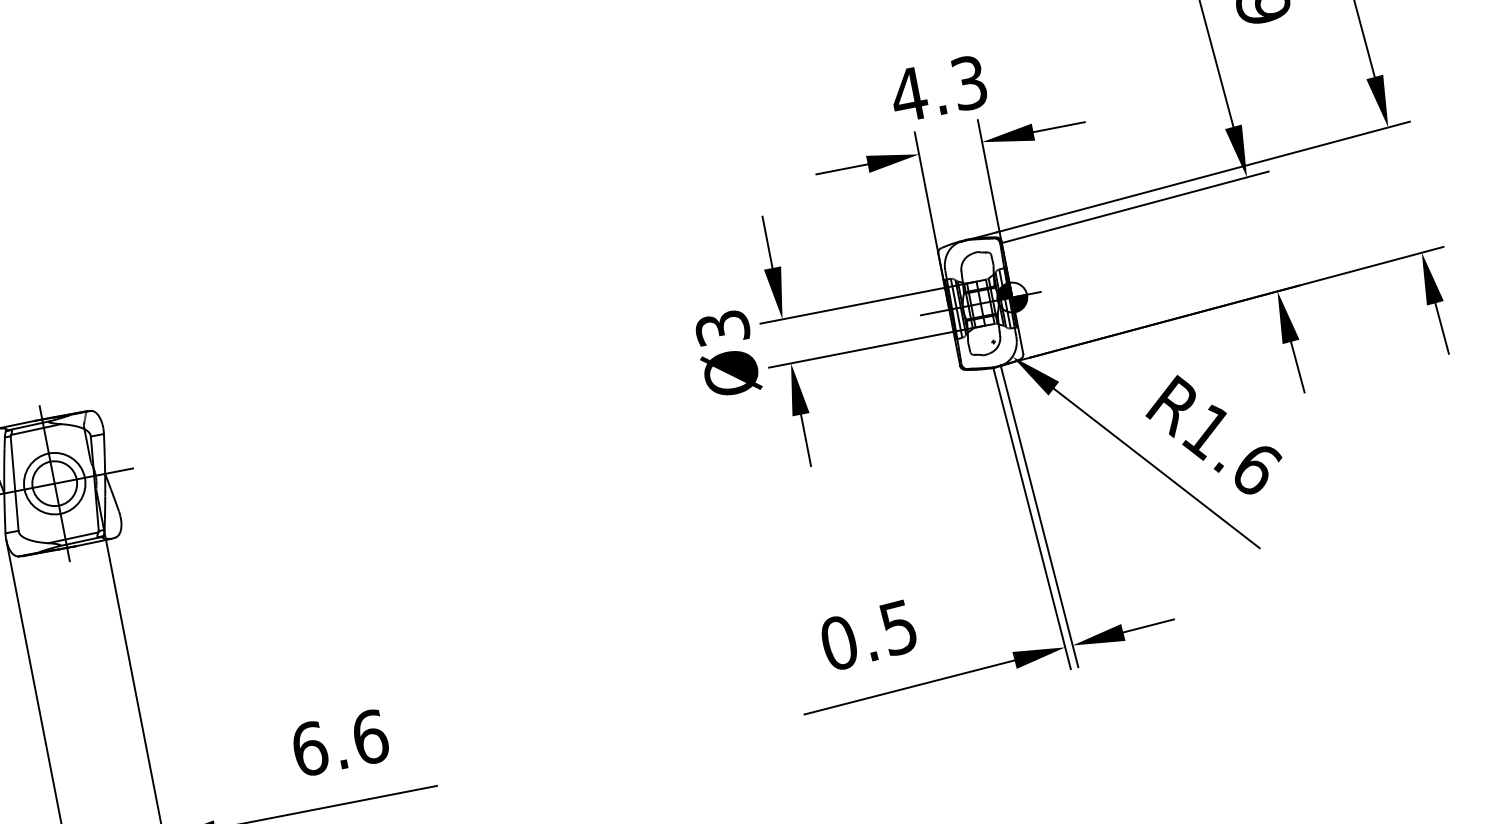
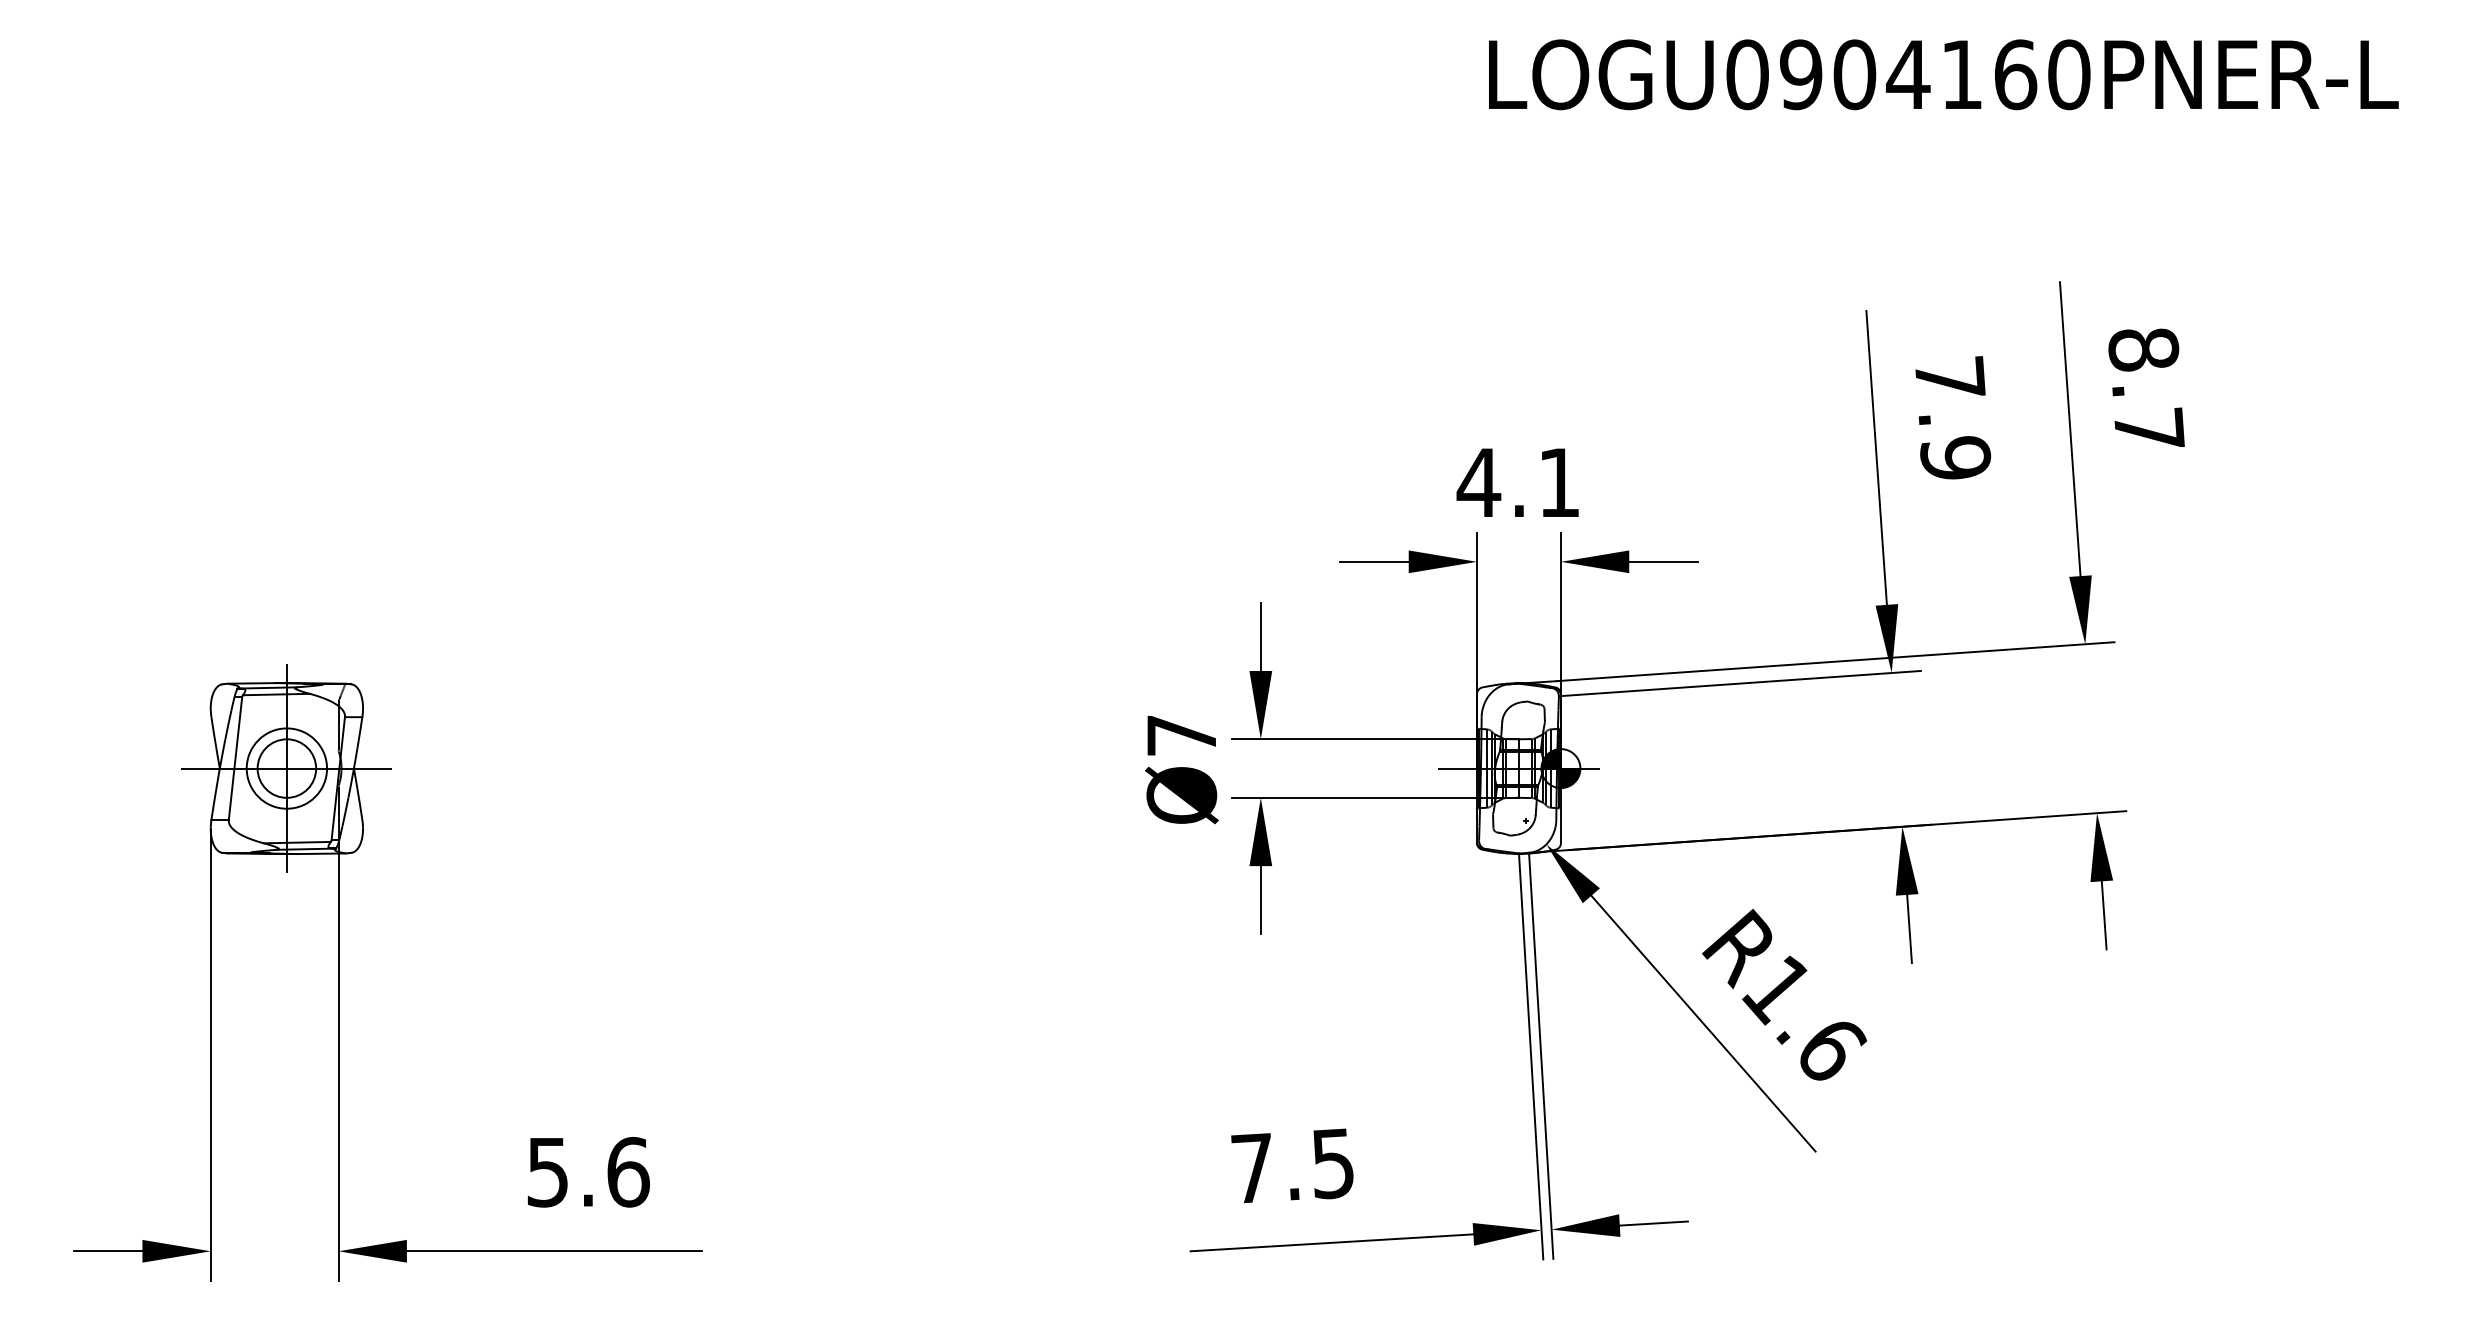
text: (969, 82) -> (1559, 482), 4.3 -> 4.1
text: (722, 328) -> (1181, 735), Ø3 -> Ø7
text: (838, 643) -> (1252, 1168), 0.5 -> 7.5
text: (310, 749) -> (548, 1172), 6.6 -> 5.6

